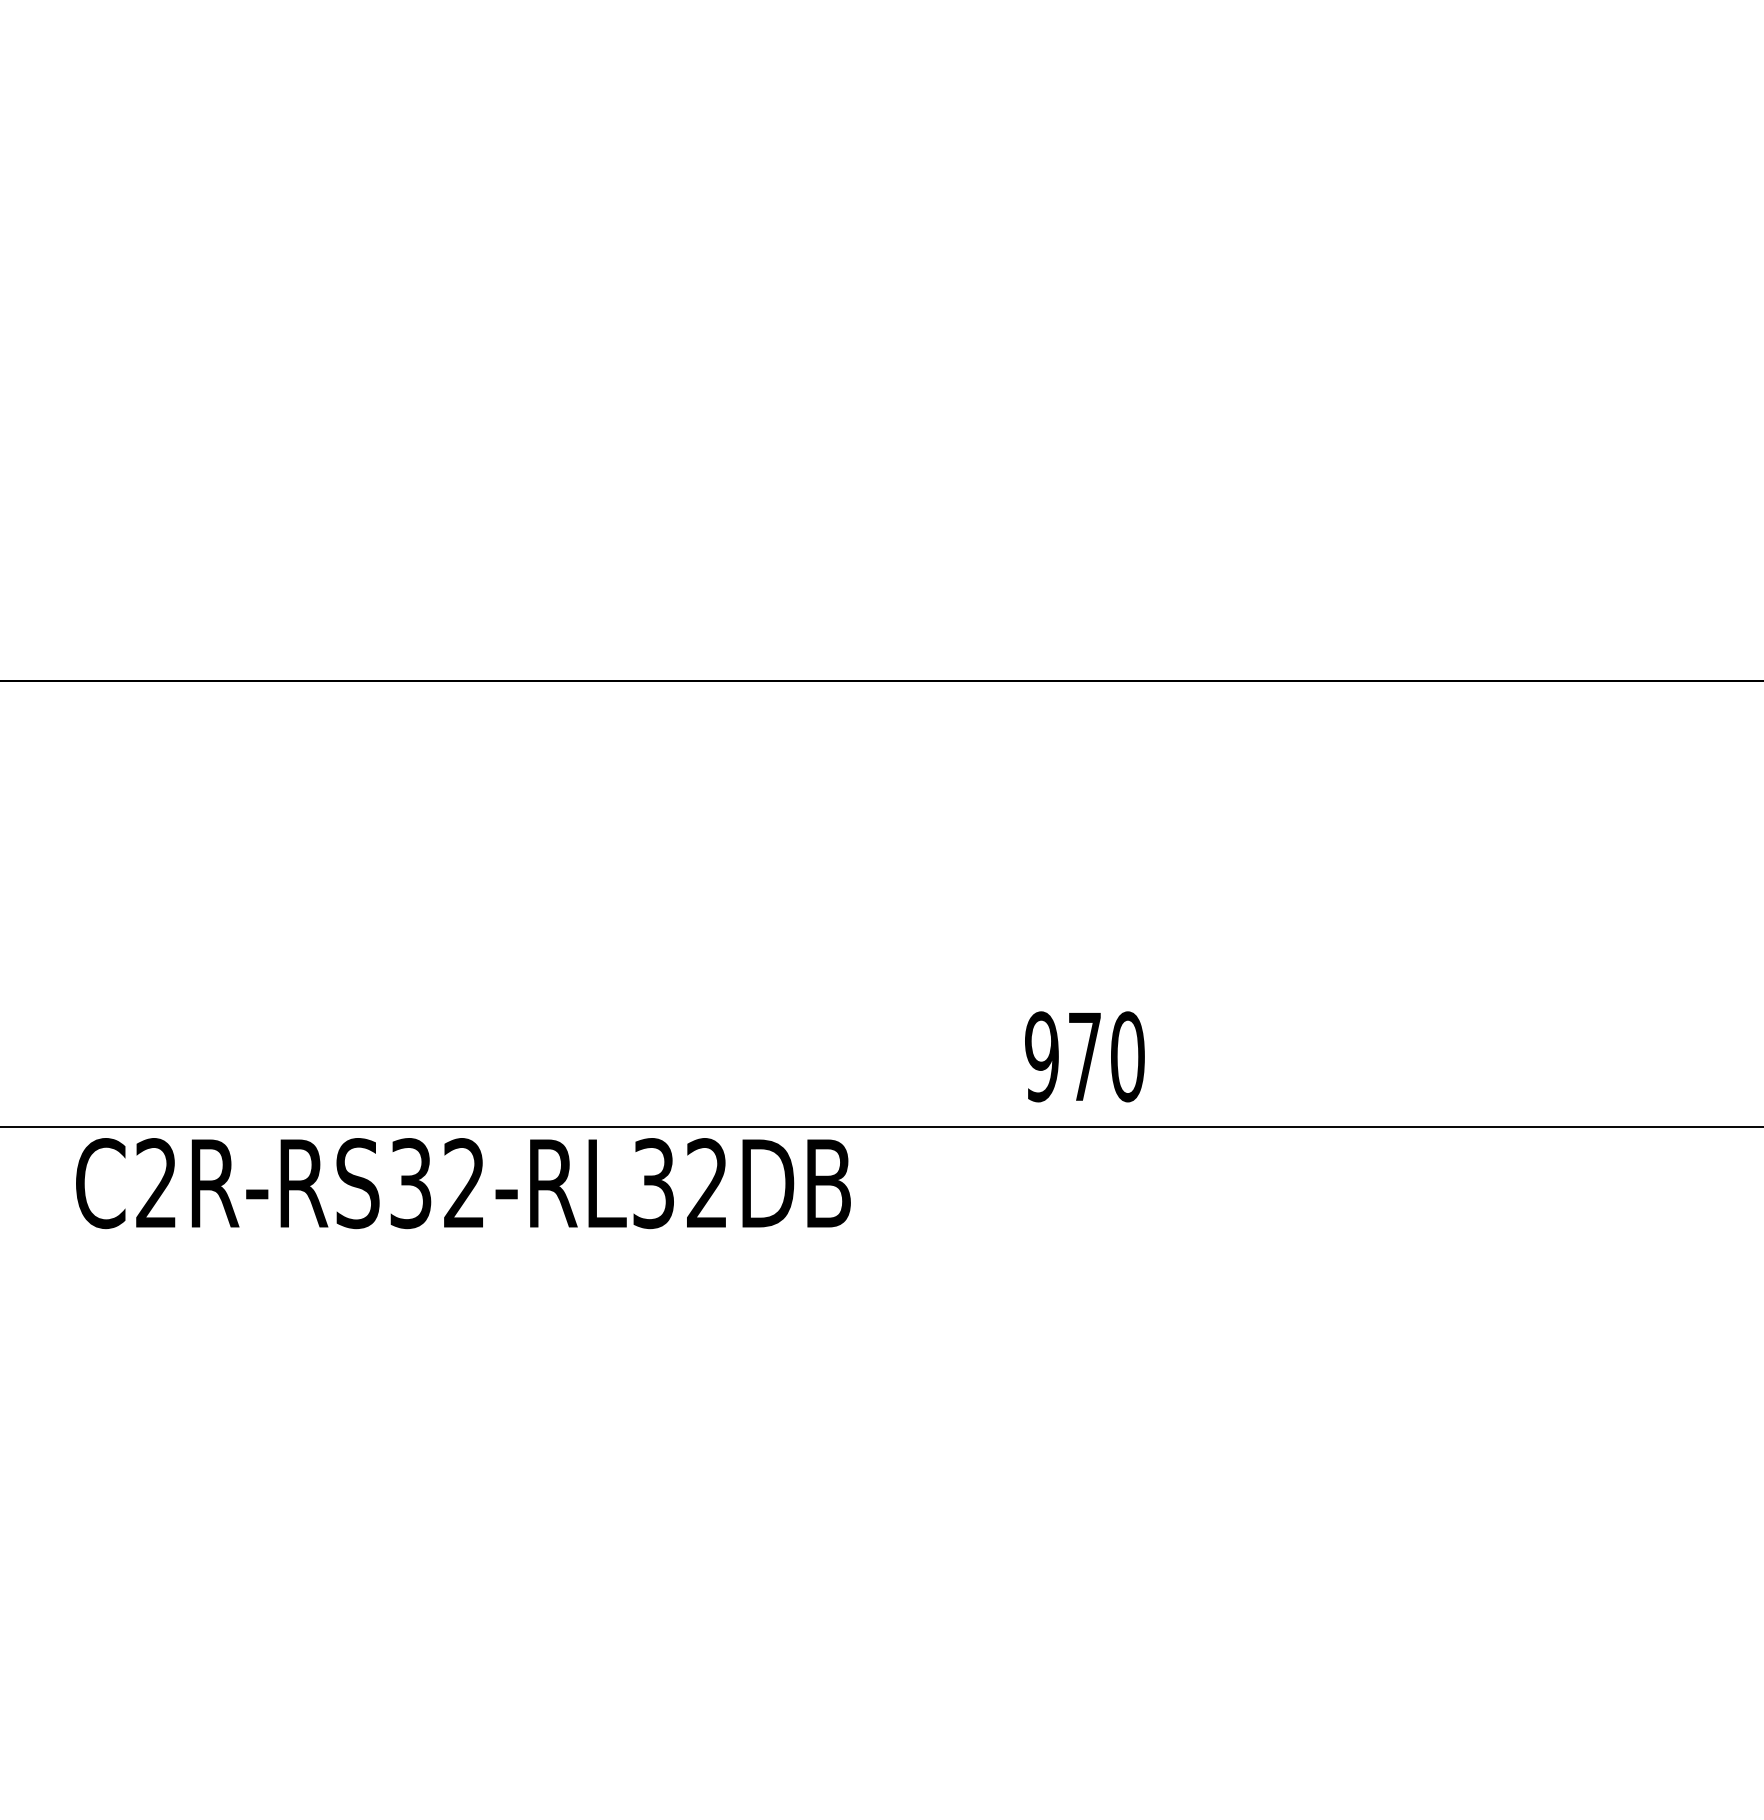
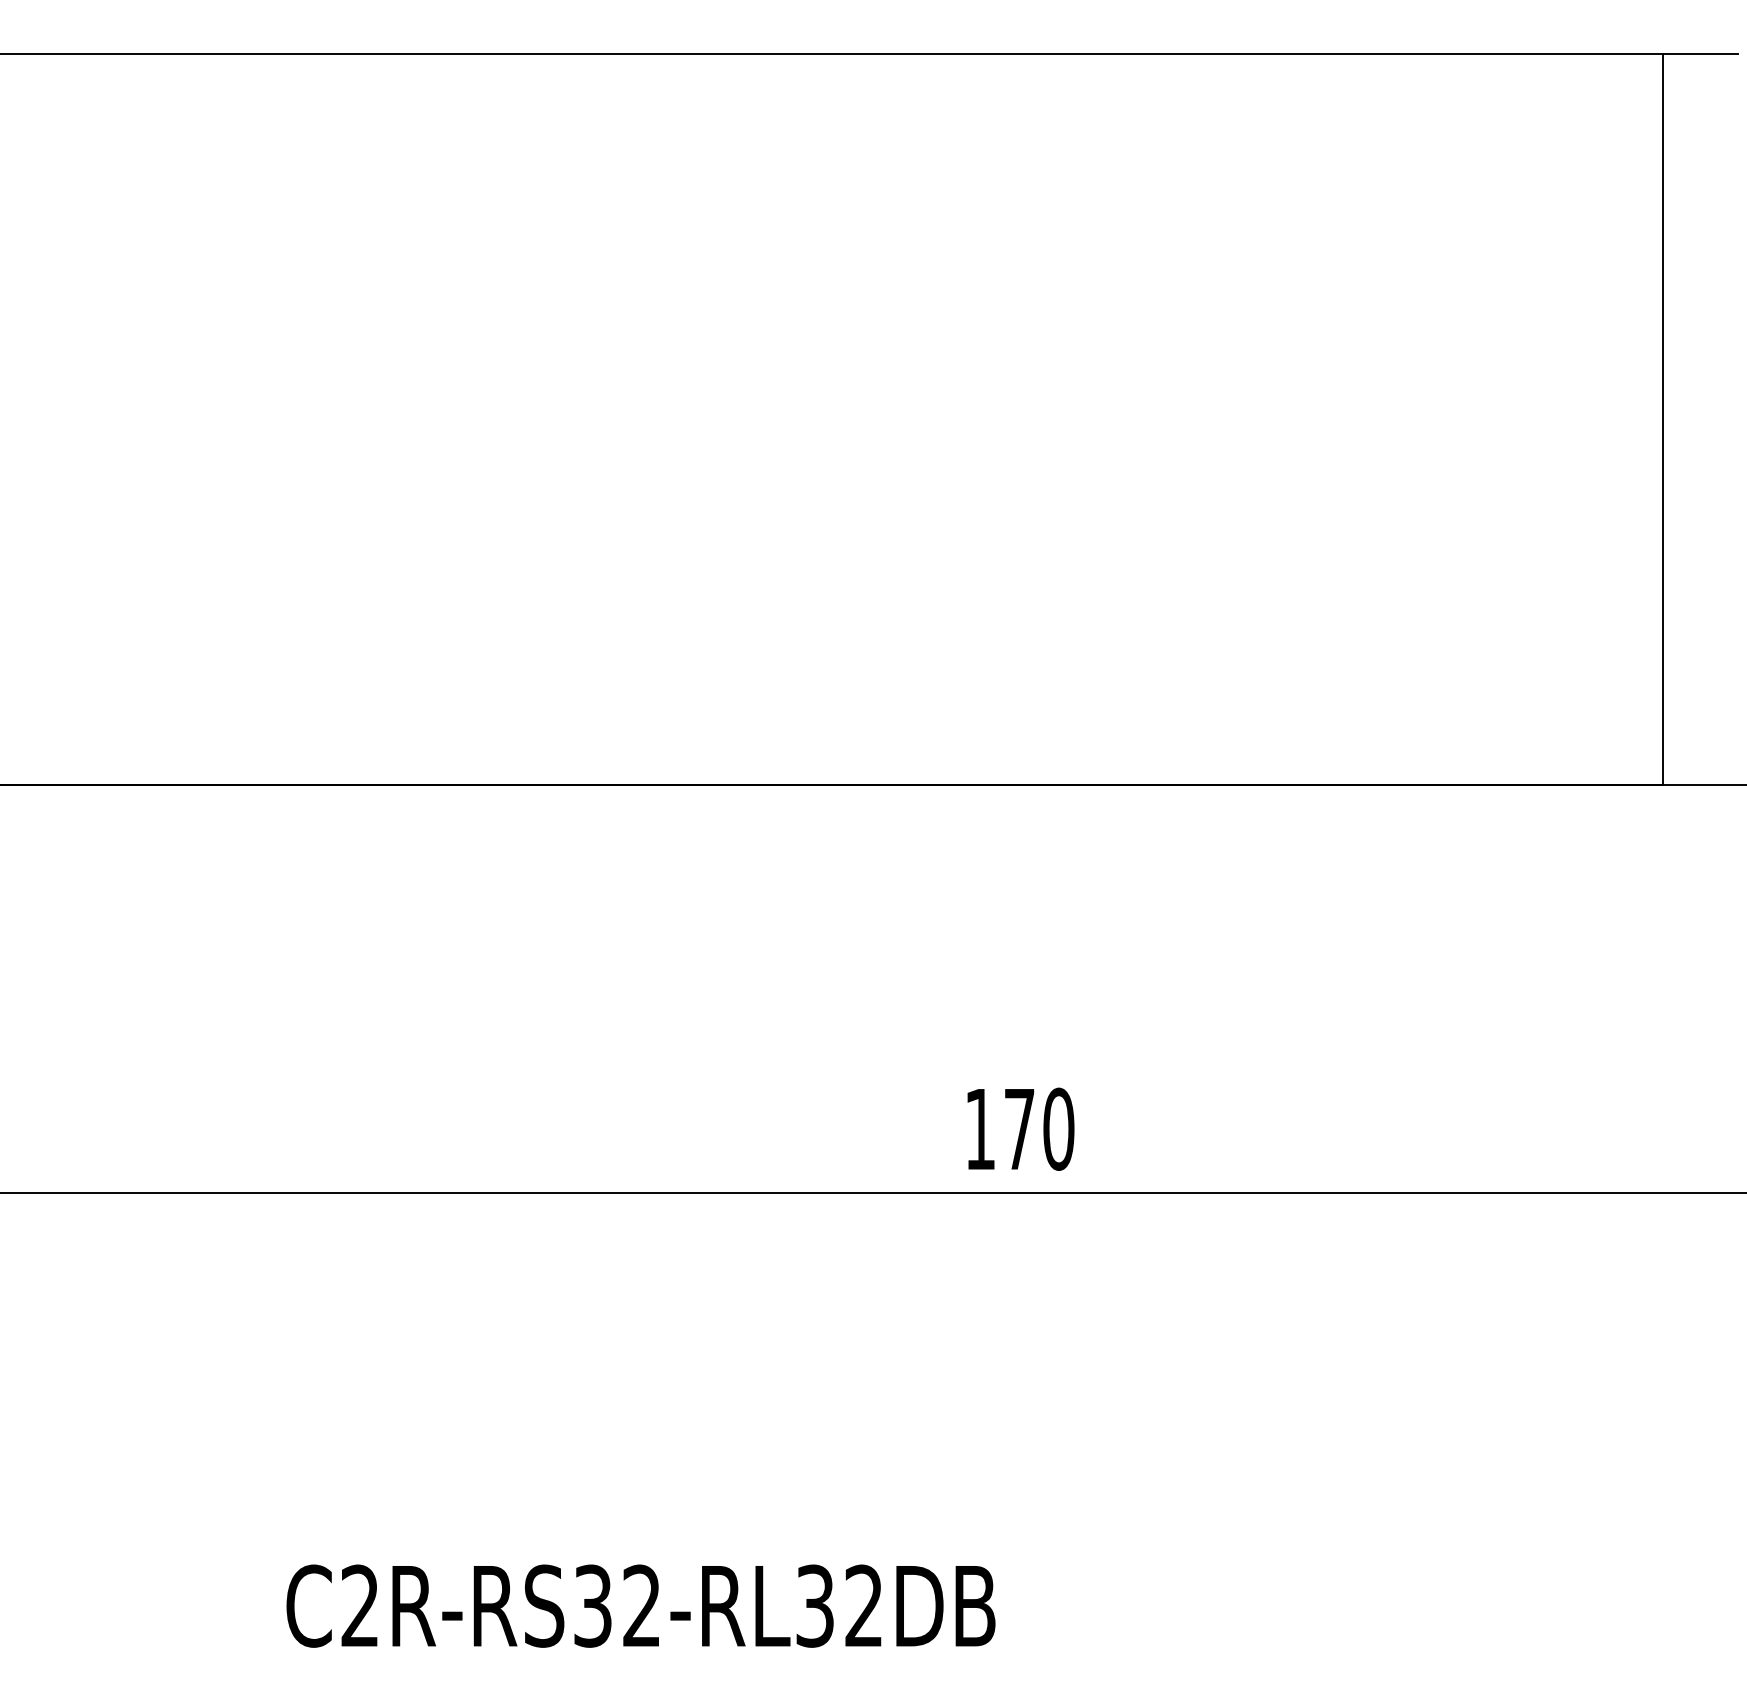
text: (1041, 1055) -> (979, 1128), 970 -> 170
text: (462, 1182) -> (640, 1605), moved

